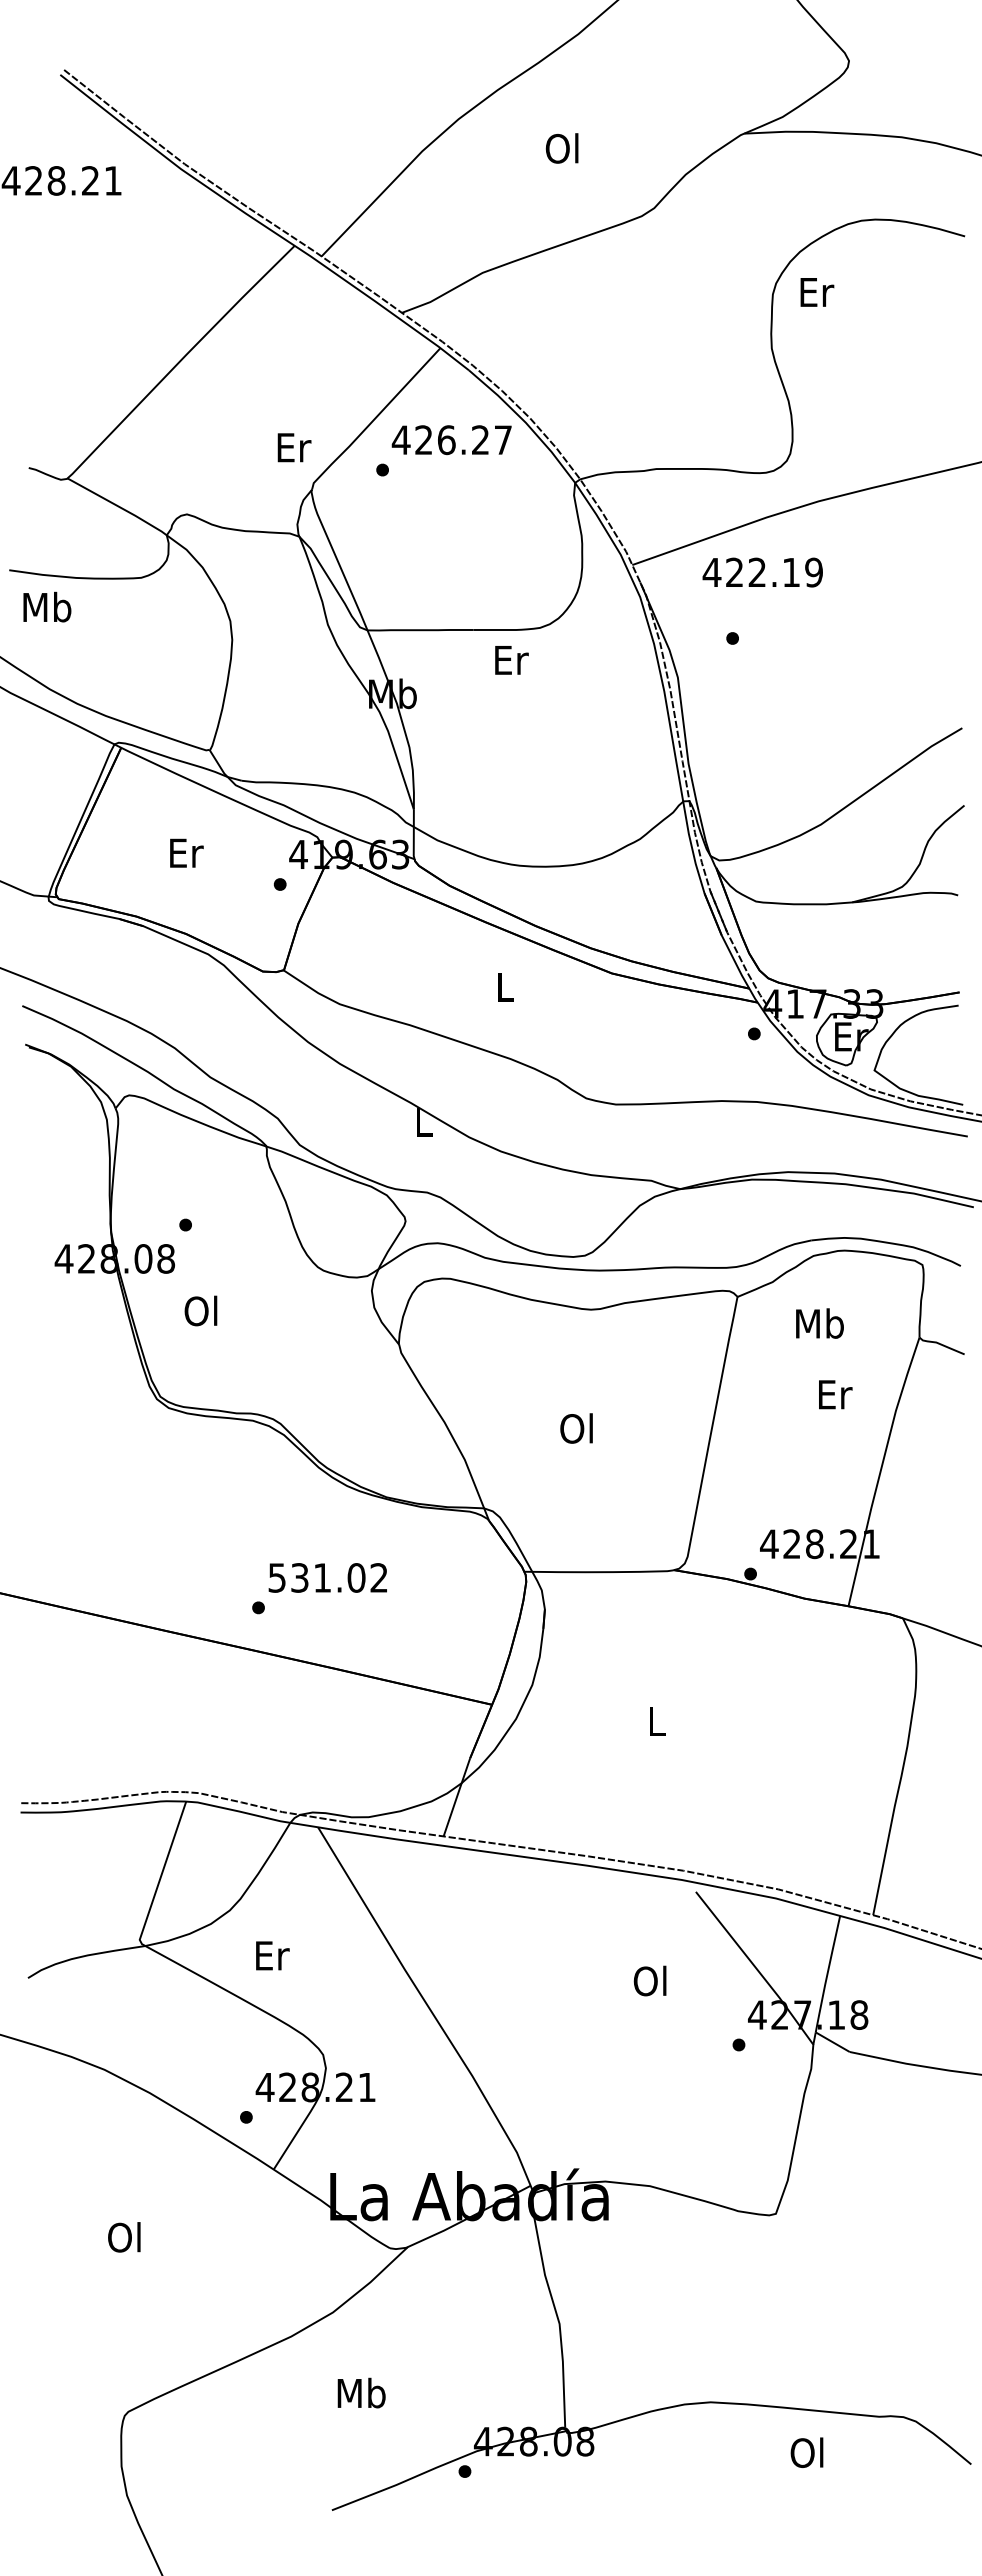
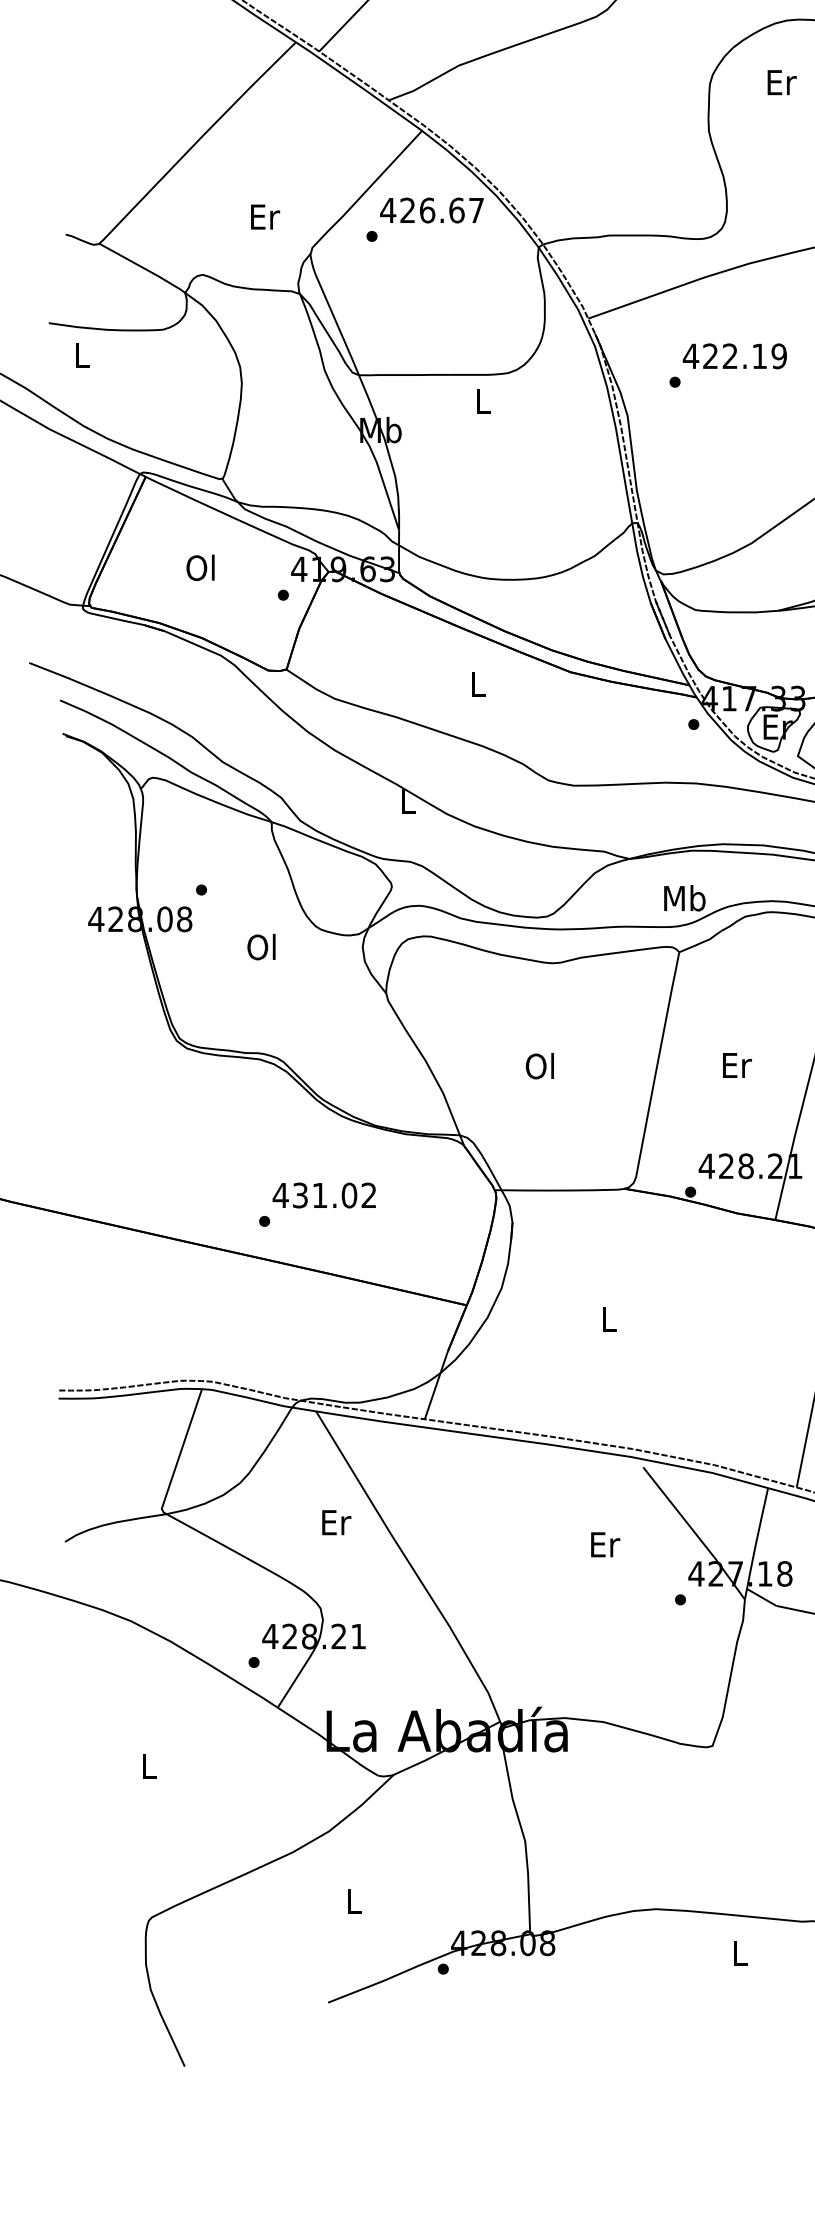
text: (817, 292) -> (782, 82), moved
text: (480, 440) -> (456, 210), 426.27 -> 426.67
text: (294, 447) -> (265, 216), moved
text: (762, 572) -> (734, 356), moved
text: (47, 606) -> (81, 354), Mb -> L
text: (511, 660) -> (483, 401), Er -> L
text: (185, 852) -> (201, 567), Er -> Ol
text: (200, 1310) -> (261, 946), moved
text: (819, 1323) -> (684, 898), moved
text: (835, 1394) -> (737, 1065), moved
text: (276, 1577) -> (280, 1195), 531.02 -> 431.02
text: (272, 1955) -> (336, 1522), moved
text: (651, 1980) -> (604, 1544), Ol -> Er
text: (124, 2237) -> (148, 1766), Ol -> L
text: (361, 2392) -> (353, 1900), Mb -> L
text: (806, 2452) -> (738, 1952), Ol -> L

